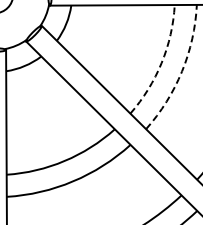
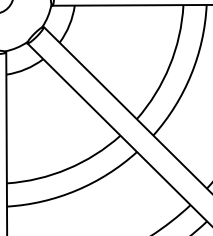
arc: (161, 63) -> (169, 66), dashed -> solid
arc: (182, 71) -> (191, 74), dashed -> solid

